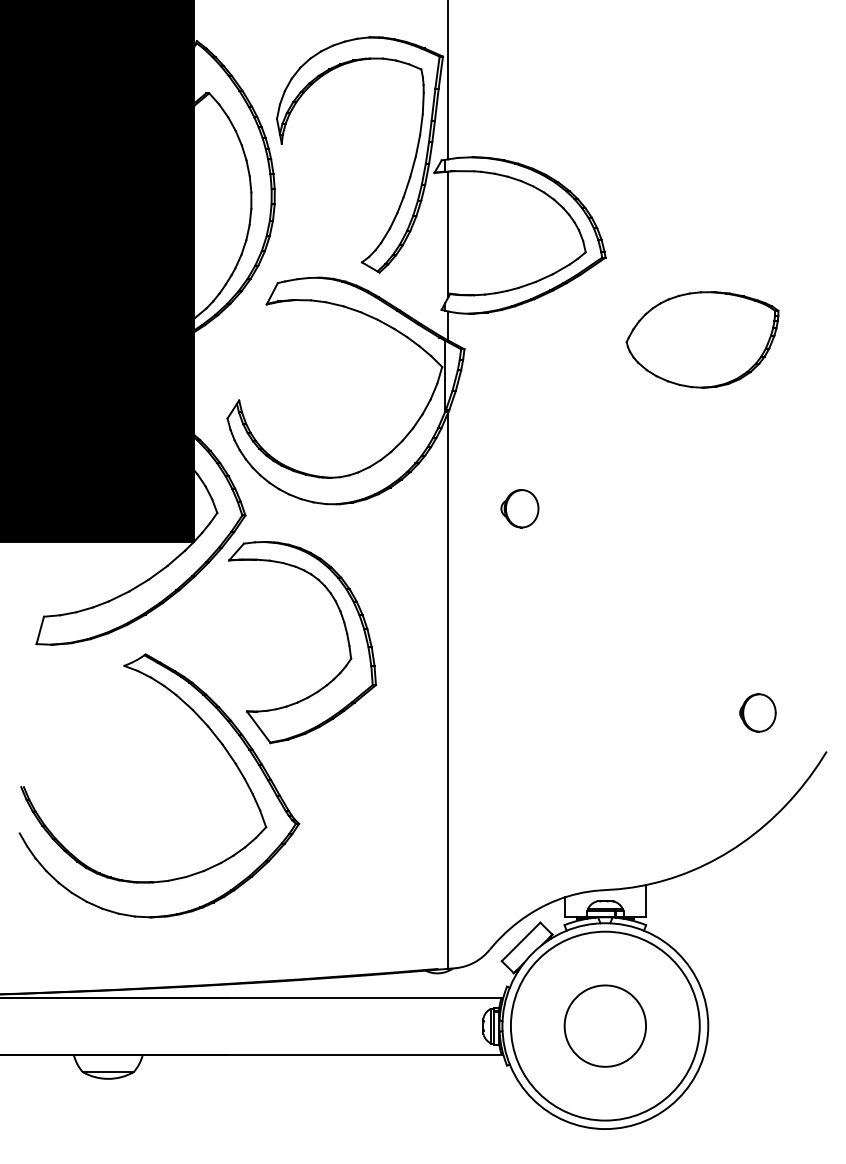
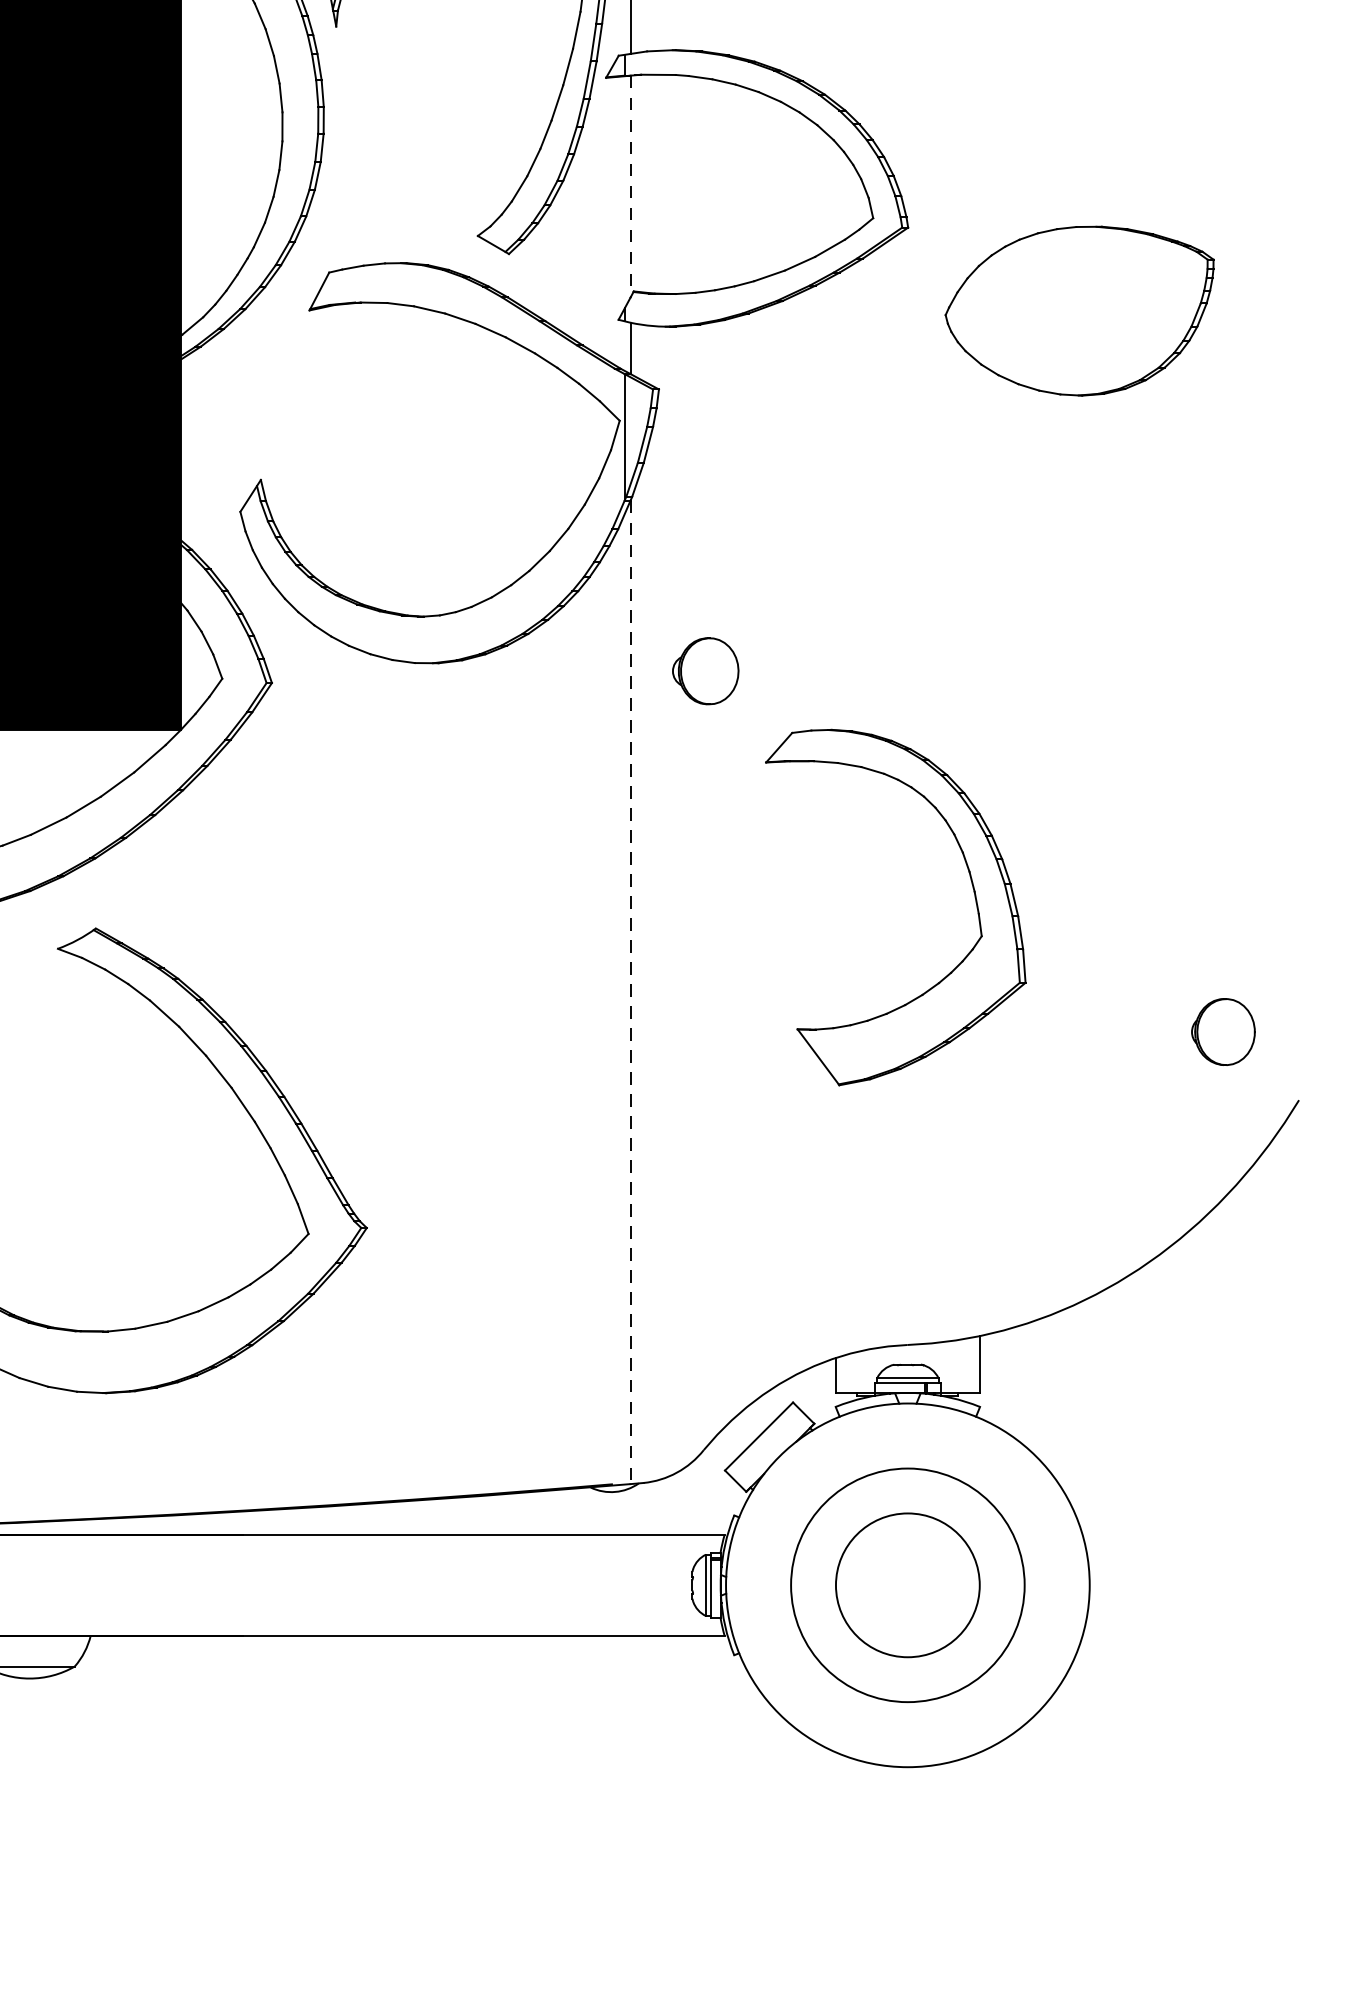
line: (448, 234) -> (630, 186), solid -> dashed
part: (702, 339) -> (1079, 310), moved
part: (519, 508) -> (704, 670), moved
part: (345, 632) -> (971, 889), moved
line: (448, 691) -> (630, 994), solid -> dashed
part: (757, 712) -> (1222, 1031), moved
circle: (604, 1025) -> (906, 1584), size x0.7

